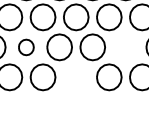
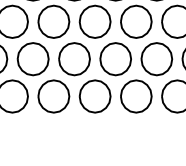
part: (25, 47) -> (32, 59), size x1.67
part: (125, 47) -> (156, 59), added
part: (75, 77) -> (94, 96), added

